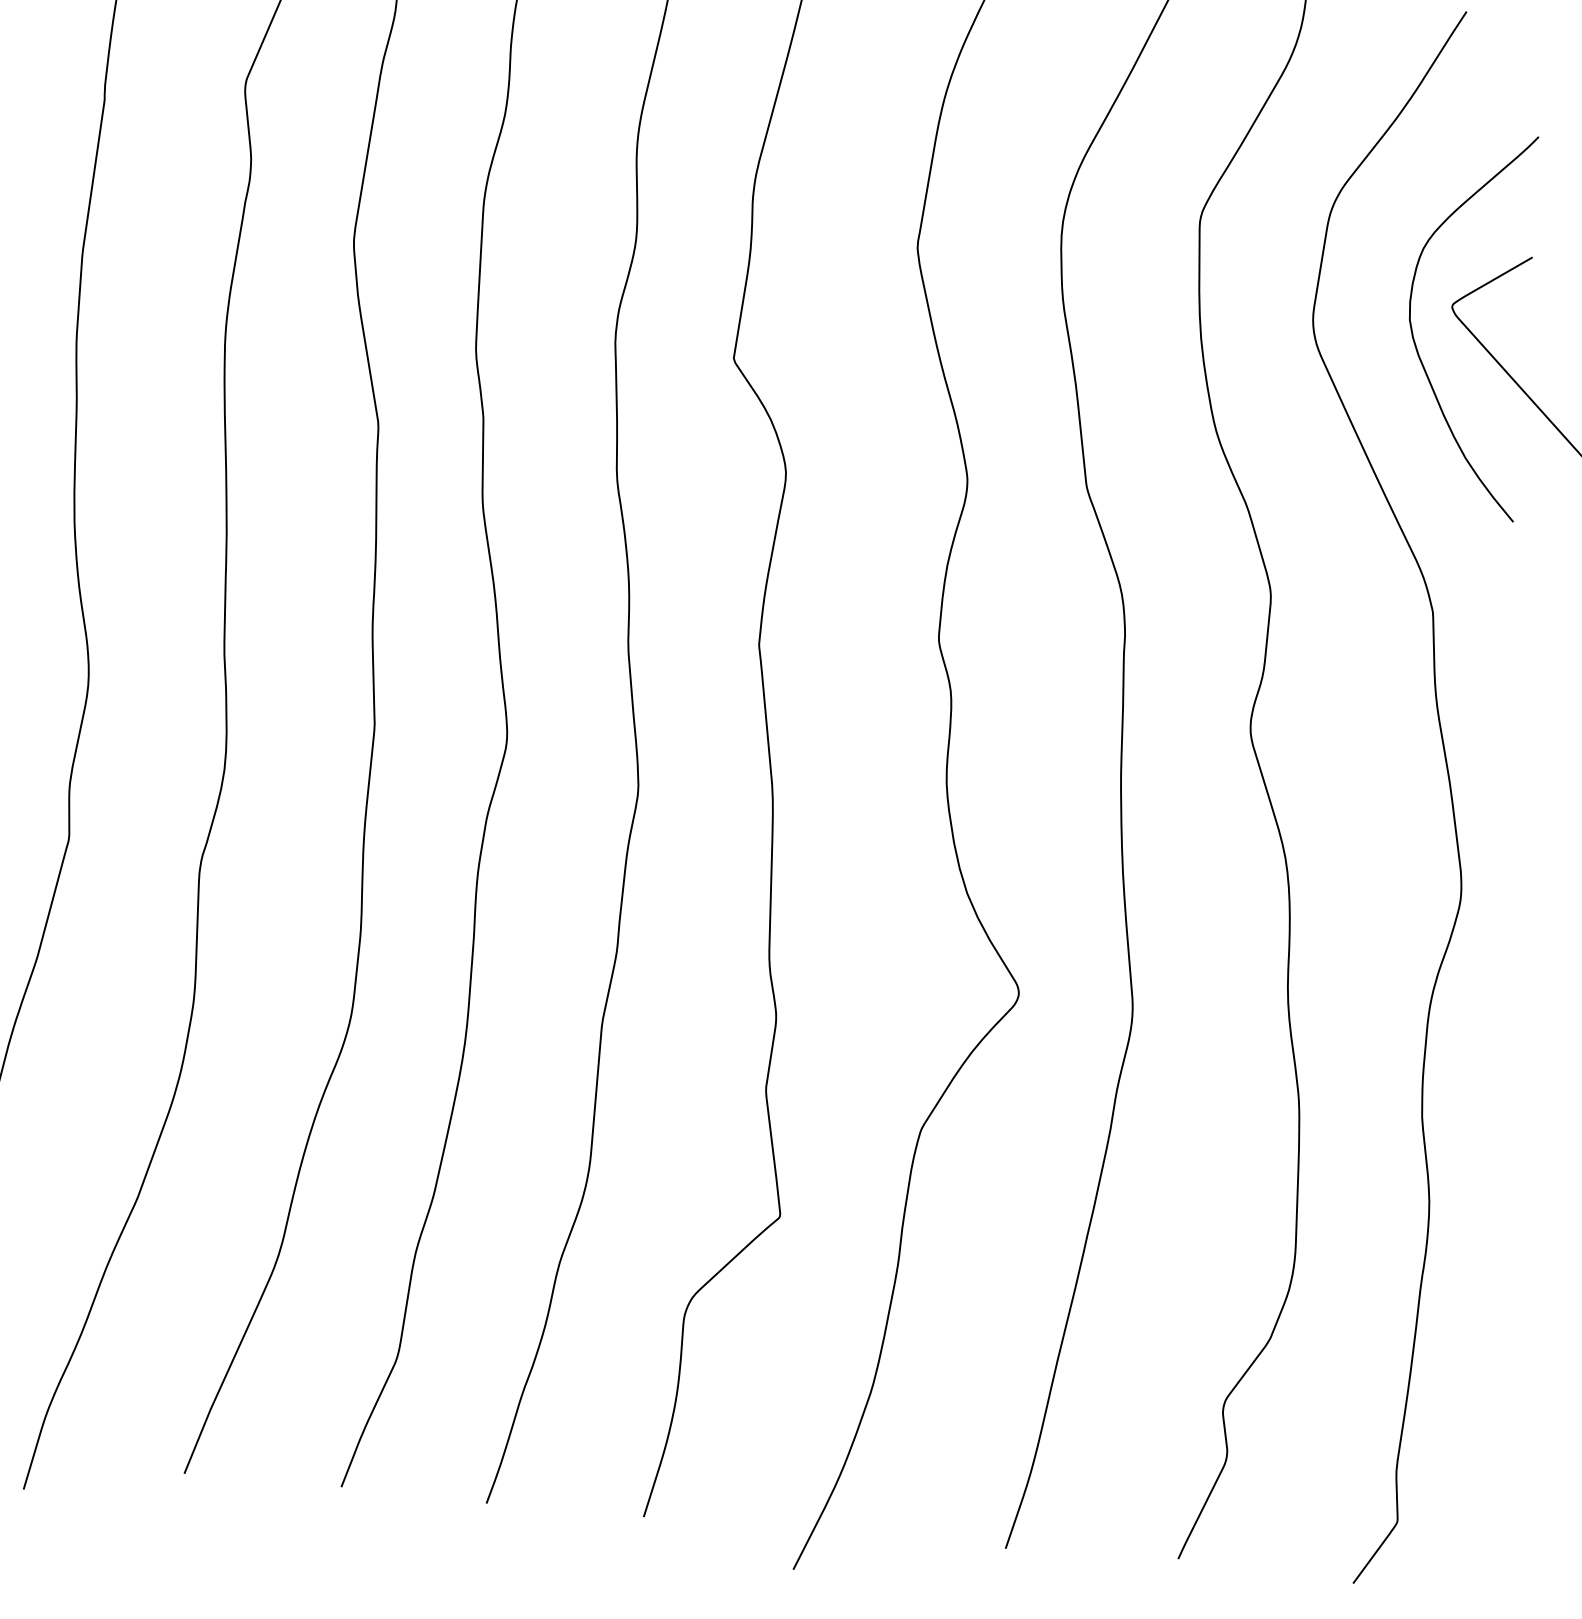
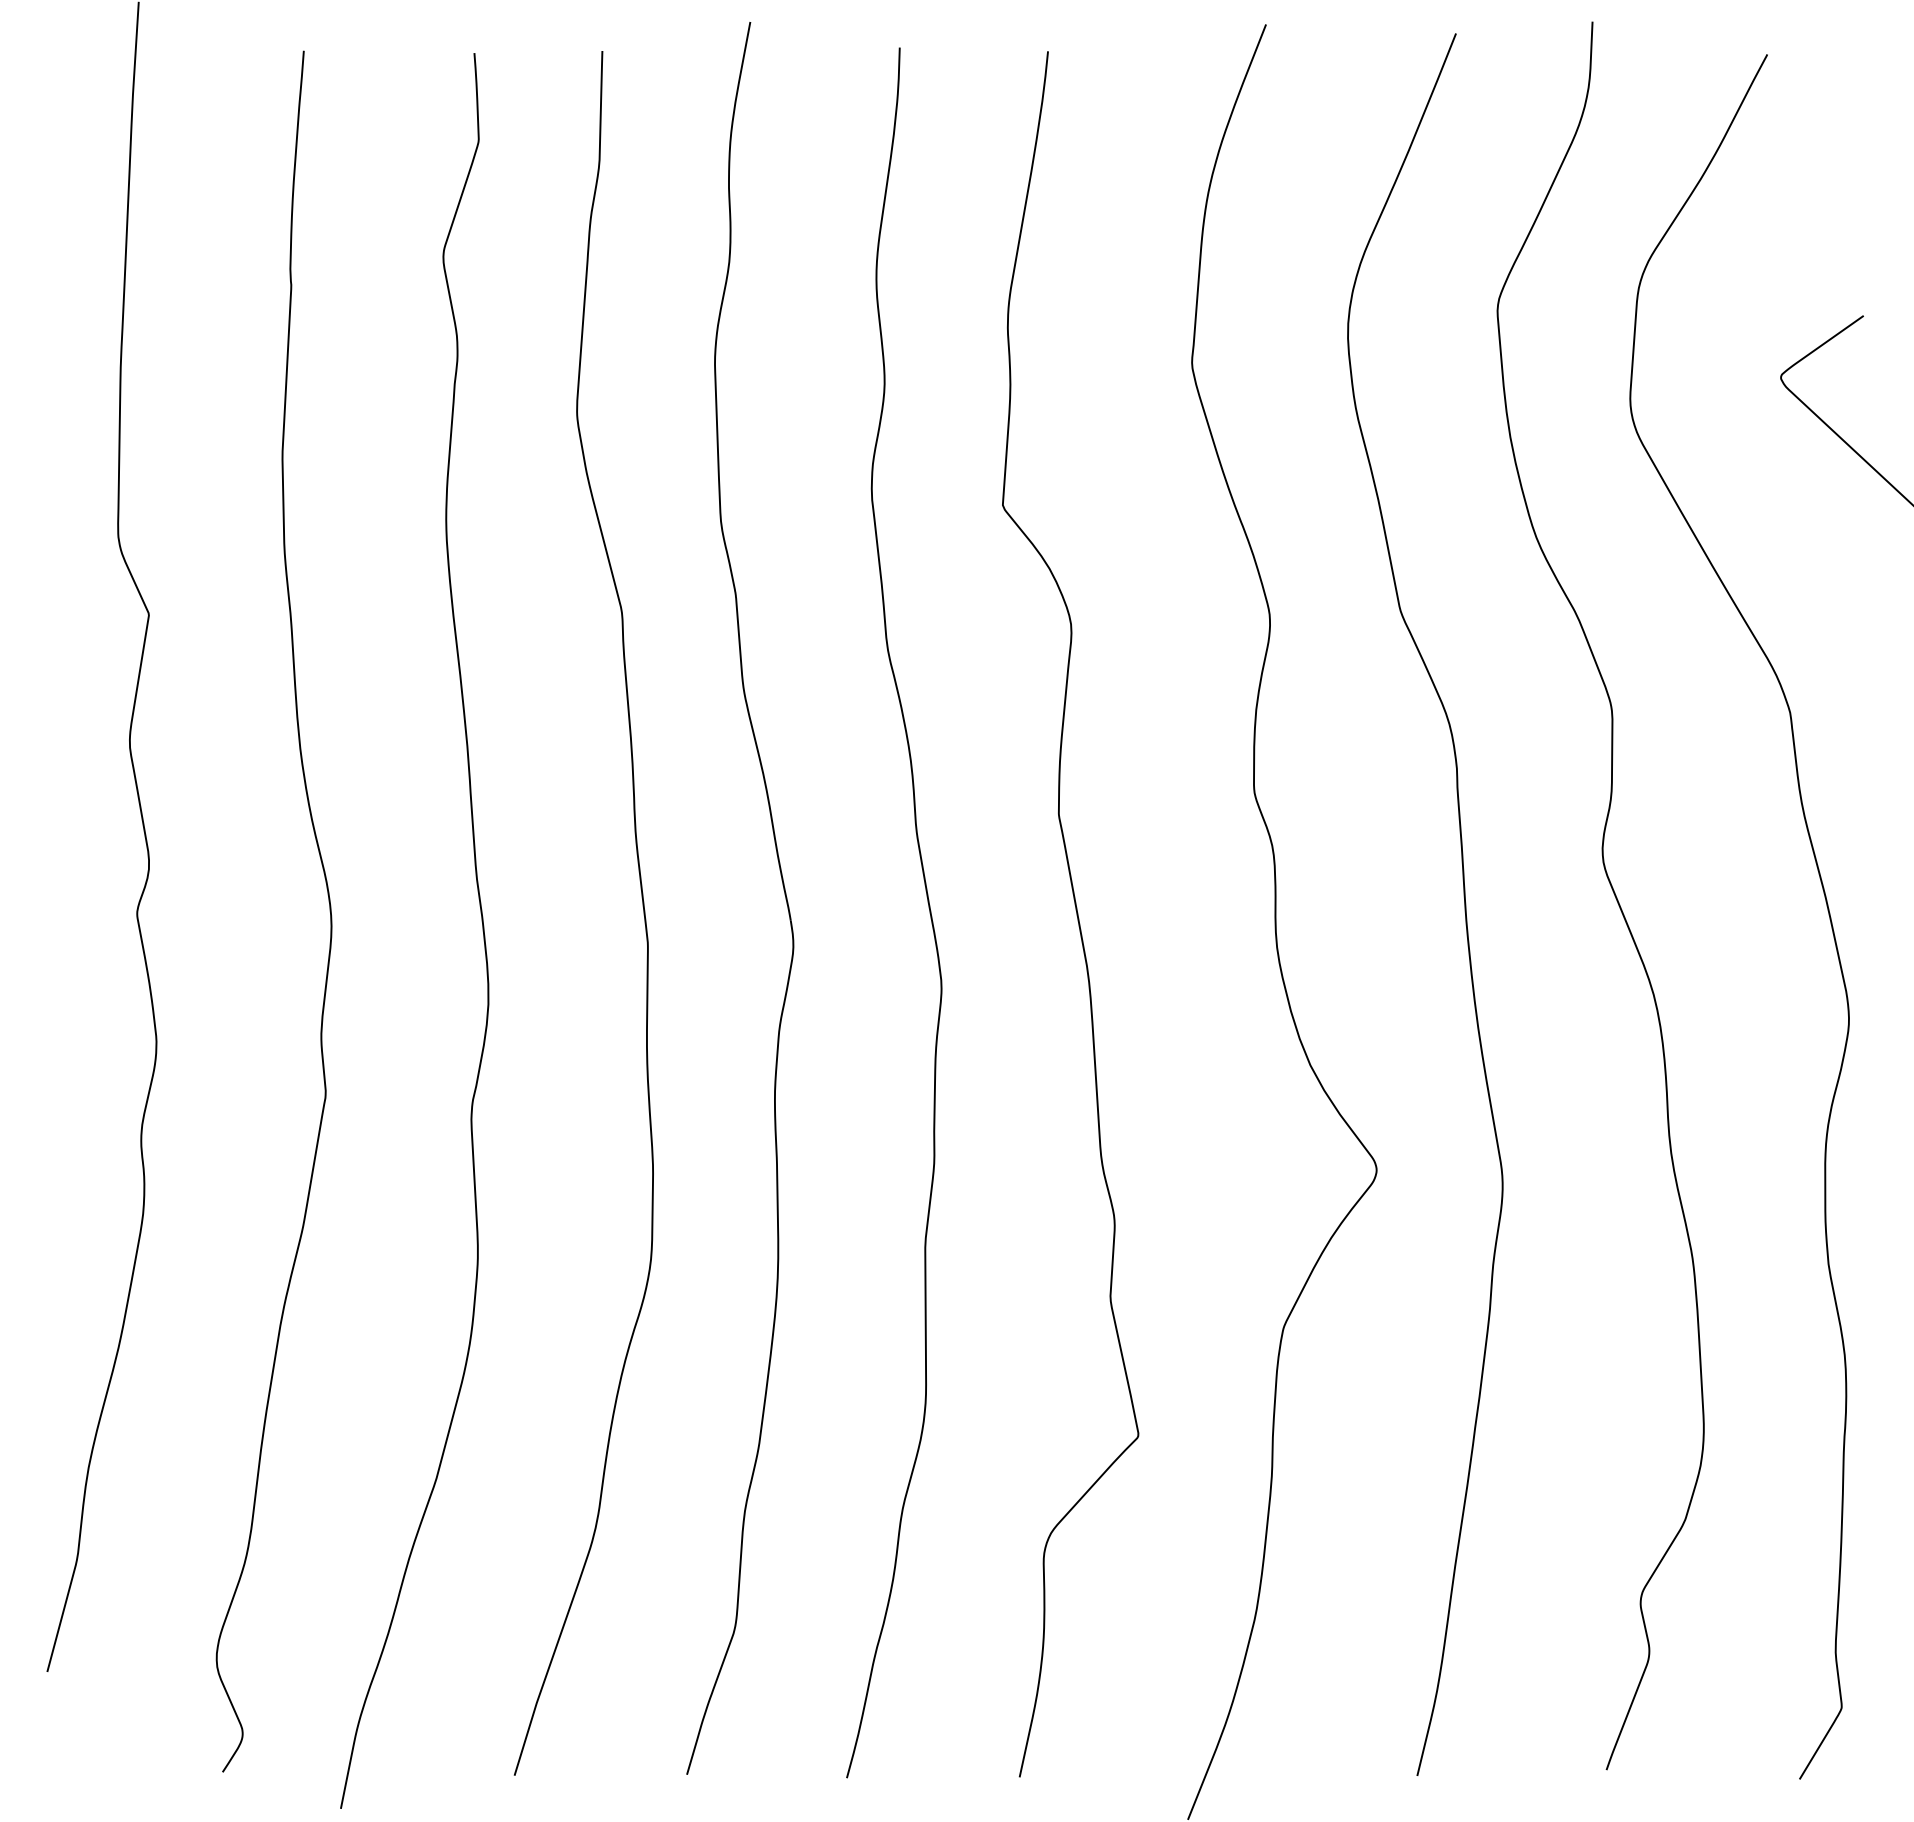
curve: (1413, 334) -> (1741, 411), removed

